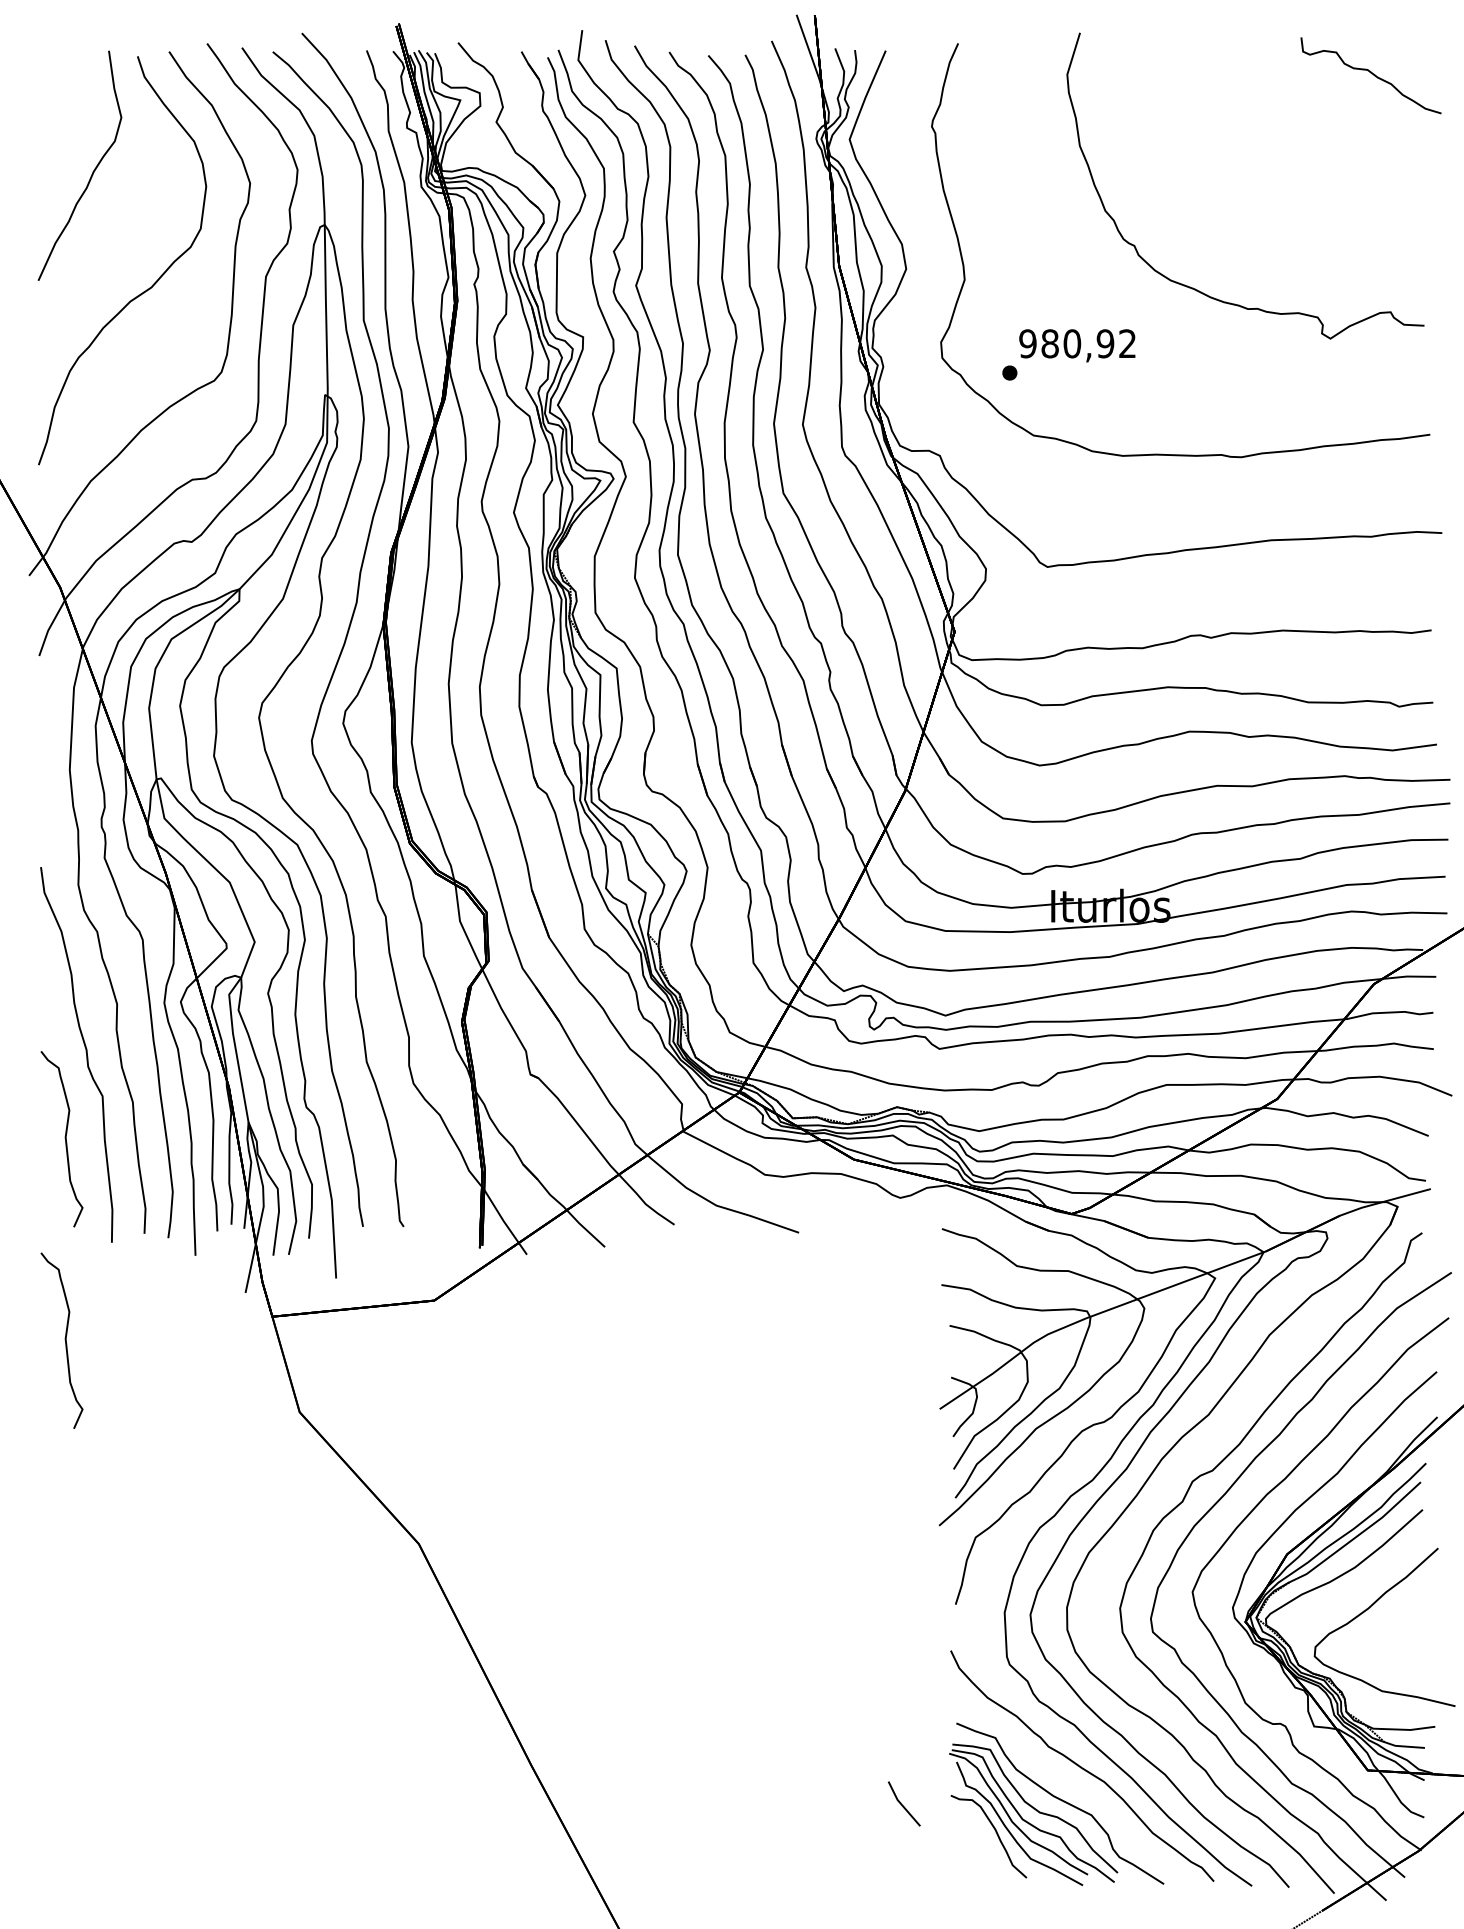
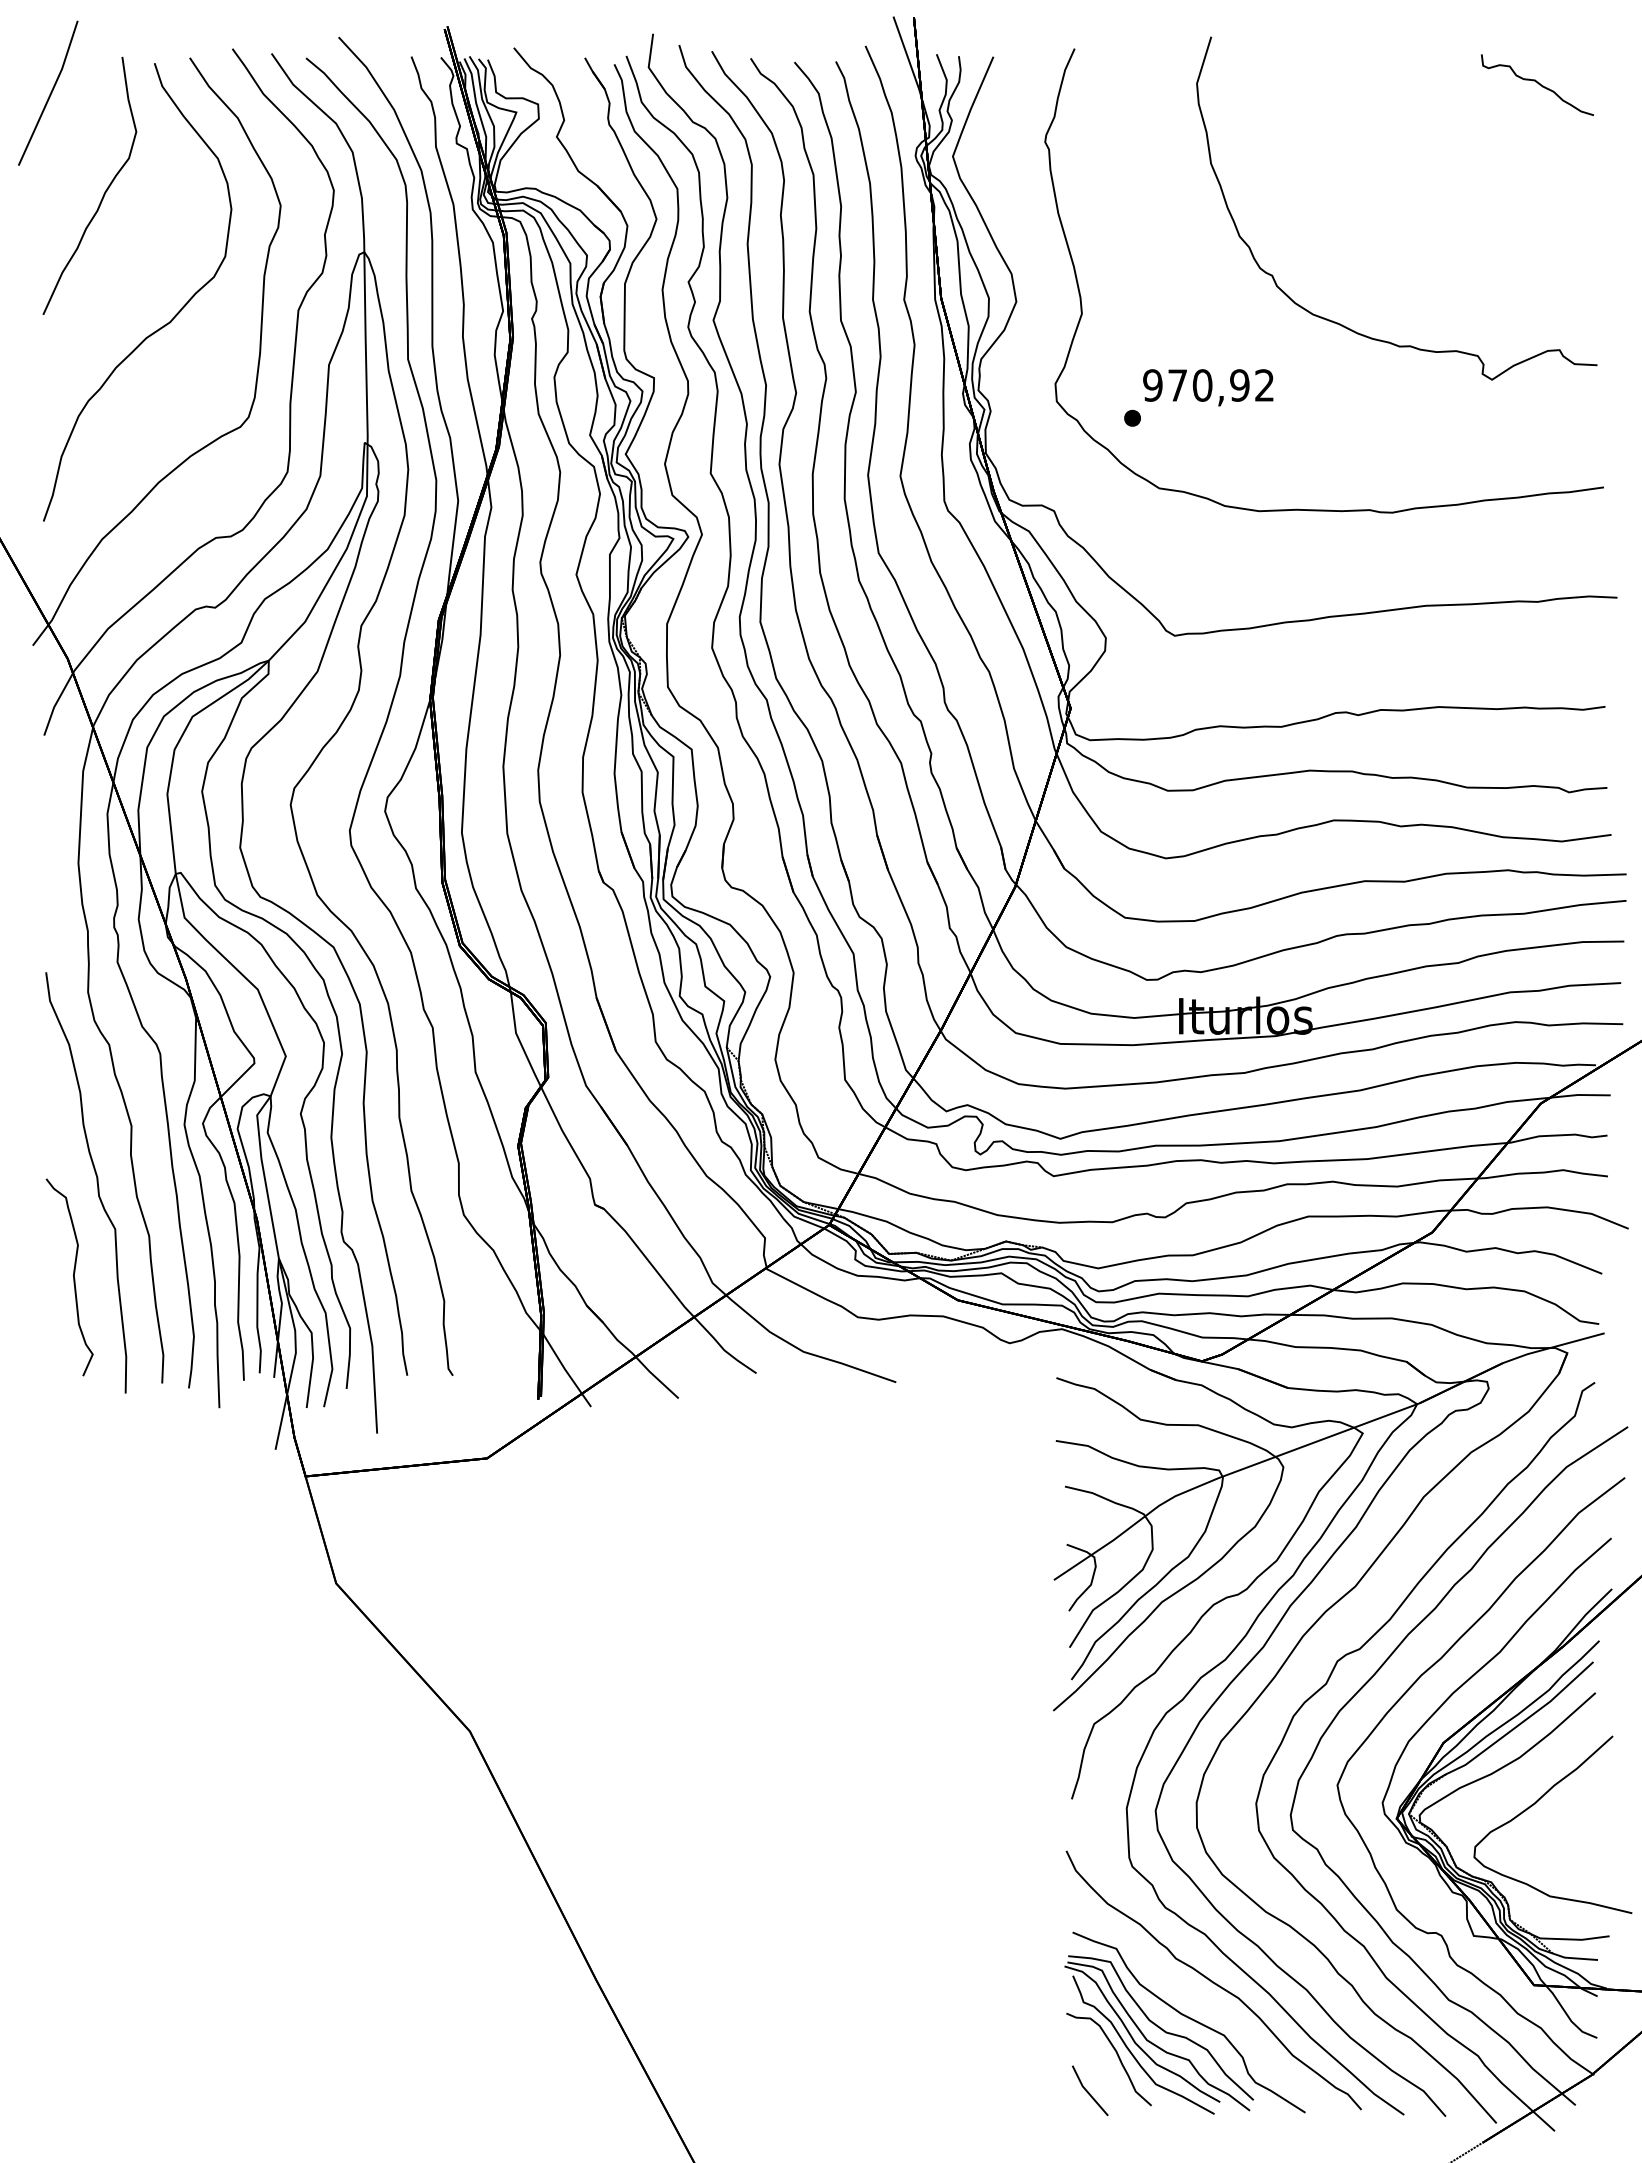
part: (1370, 76) -> (1537, 85), size x0.71
line: (44, 82) -> (50, 92), added
text: (1049, 343) -> (1177, 385), 980,92 -> 970,92
curve: (65, 1340) -> (73, 1503), removed
line: (902, 1804) -> (1088, 2091), moved

